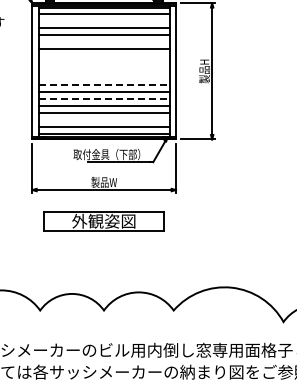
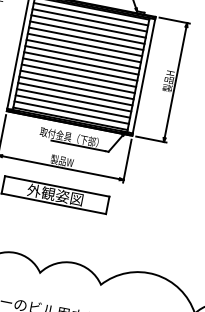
line: (103, 21) -> (89, 20), added
line: (103, 42) -> (85, 38), added
line: (103, 56) -> (83, 51), added
line: (103, 63) -> (82, 57), added
line: (103, 70) -> (80, 63), added
line: (103, 77) -> (79, 69), added
line: (104, 84) -> (79, 75), dashed -> solid
line: (104, 98) -> (76, 87), dashed -> solid
line: (103, 119) -> (72, 105), added

